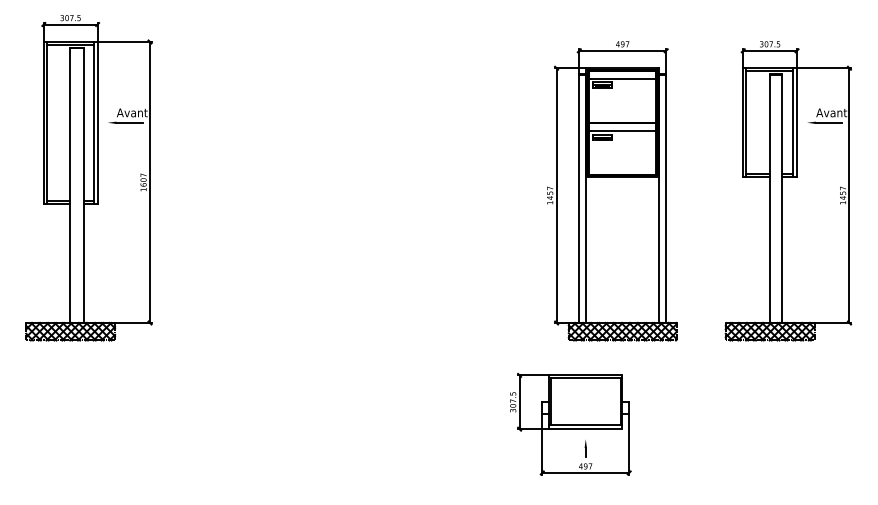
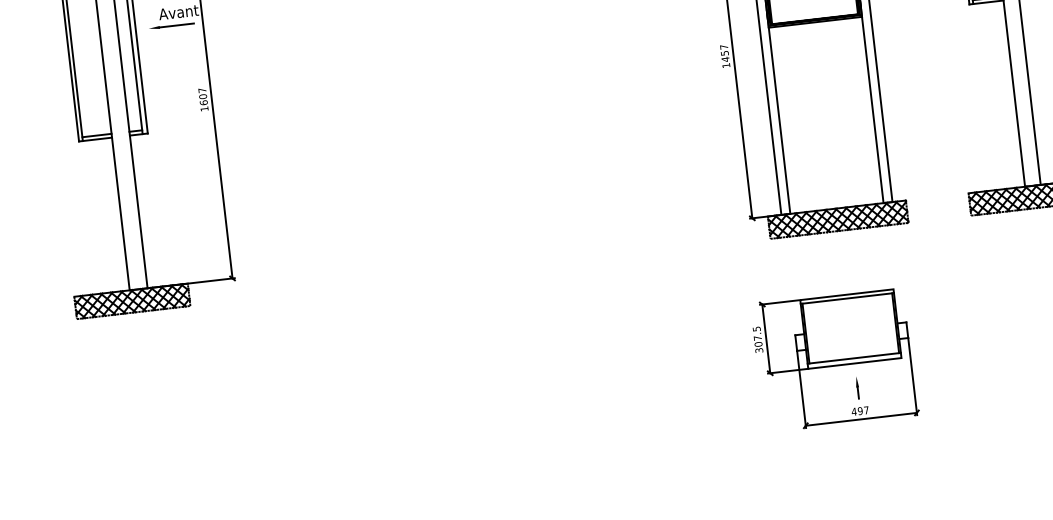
part: (570, 423) -> (834, 358), moved

